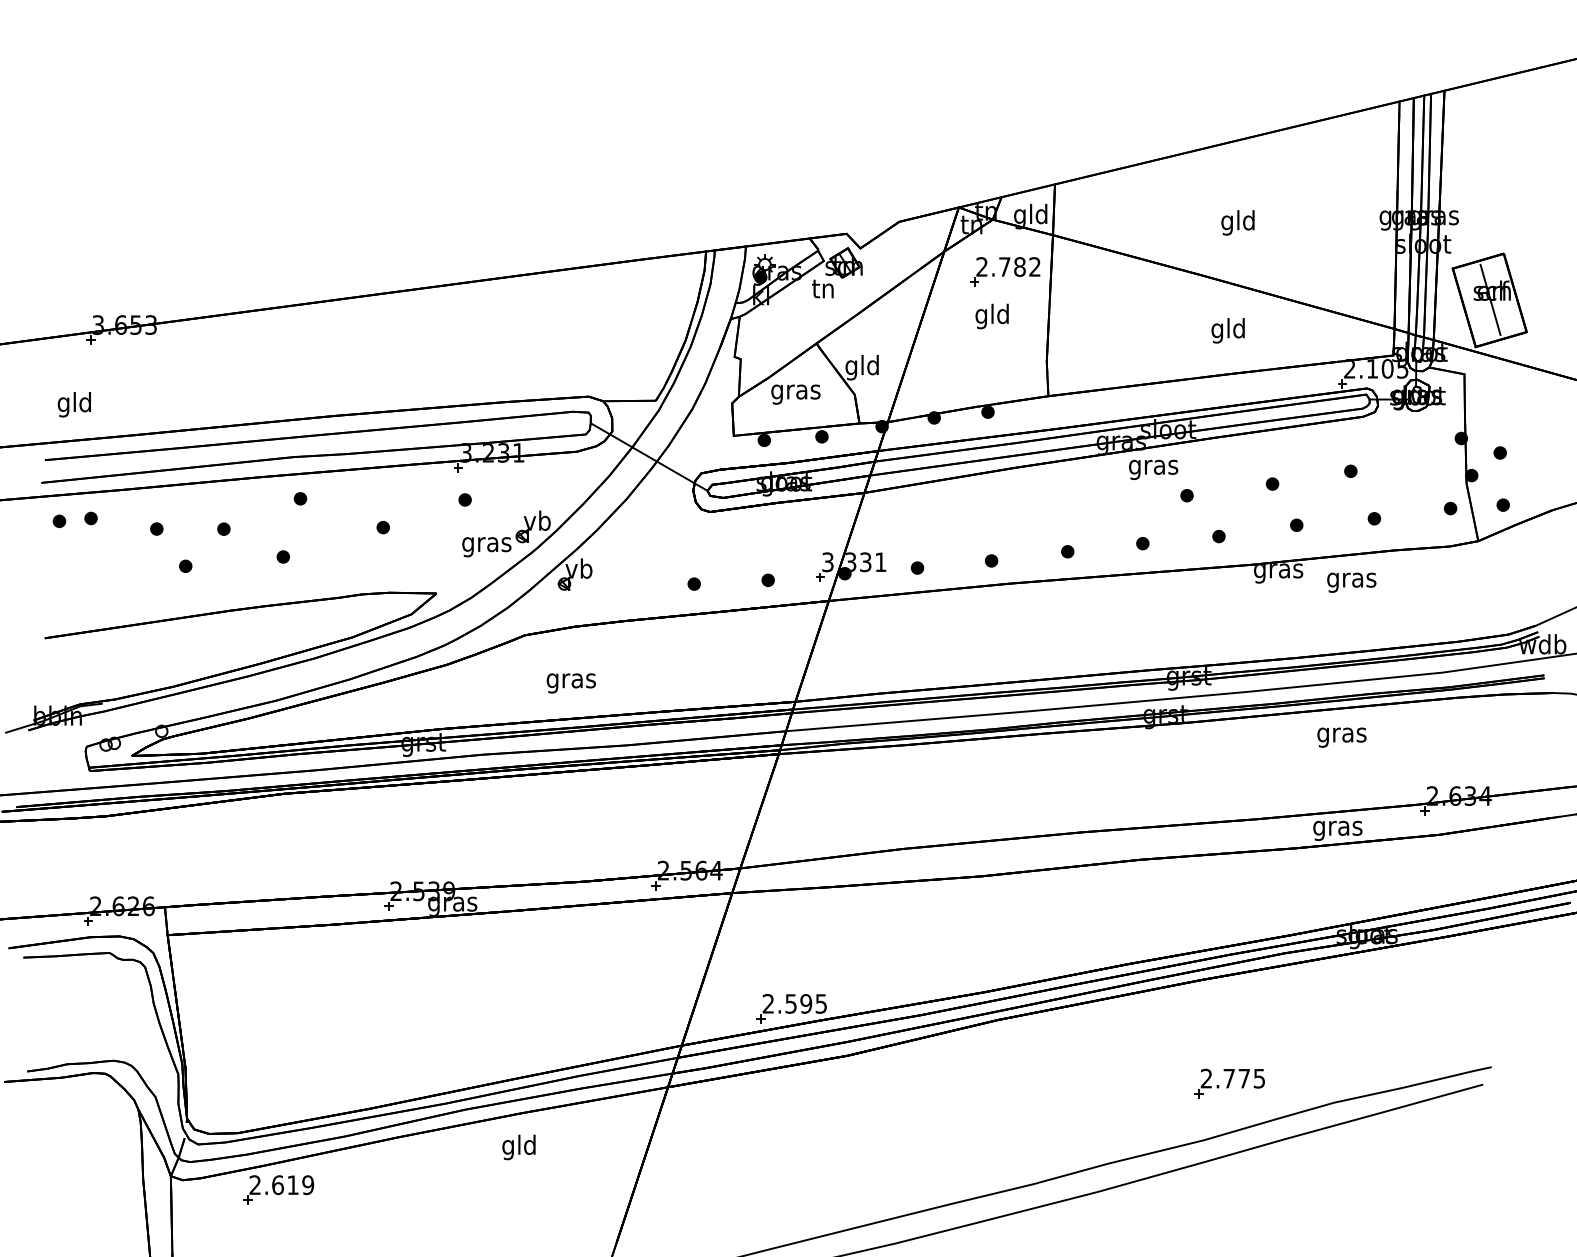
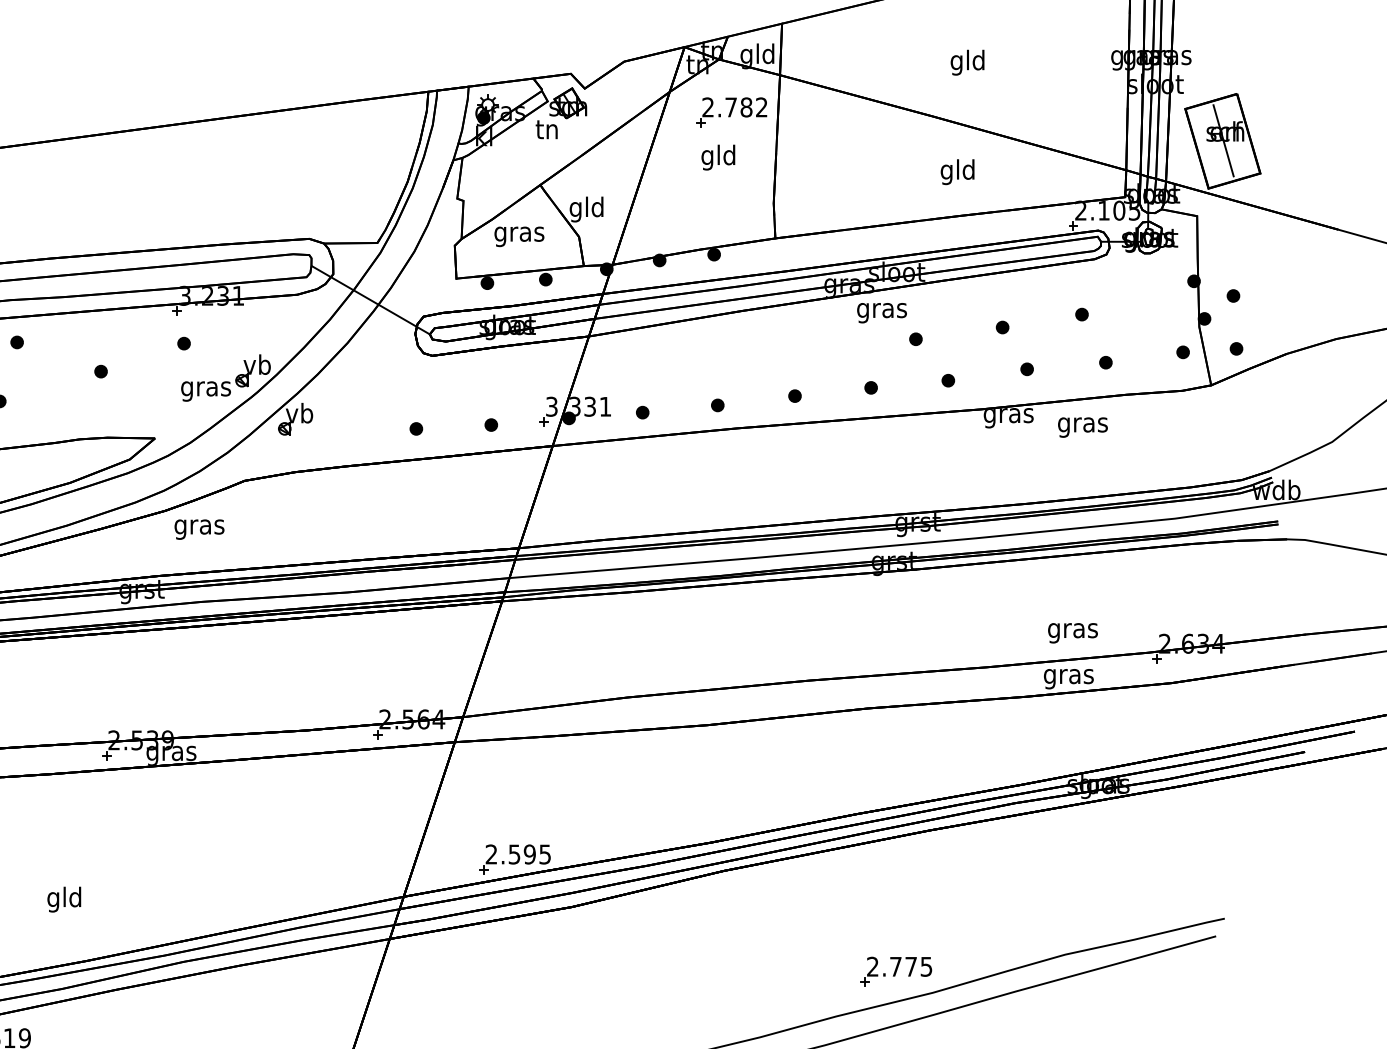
text: (570, 683) -> (198, 529), moved
text: (1341, 737) -> (1072, 633), moved
part: (1229, 1083) -> (896, 971), moved
text: (518, 1147) -> (63, 899), moved

